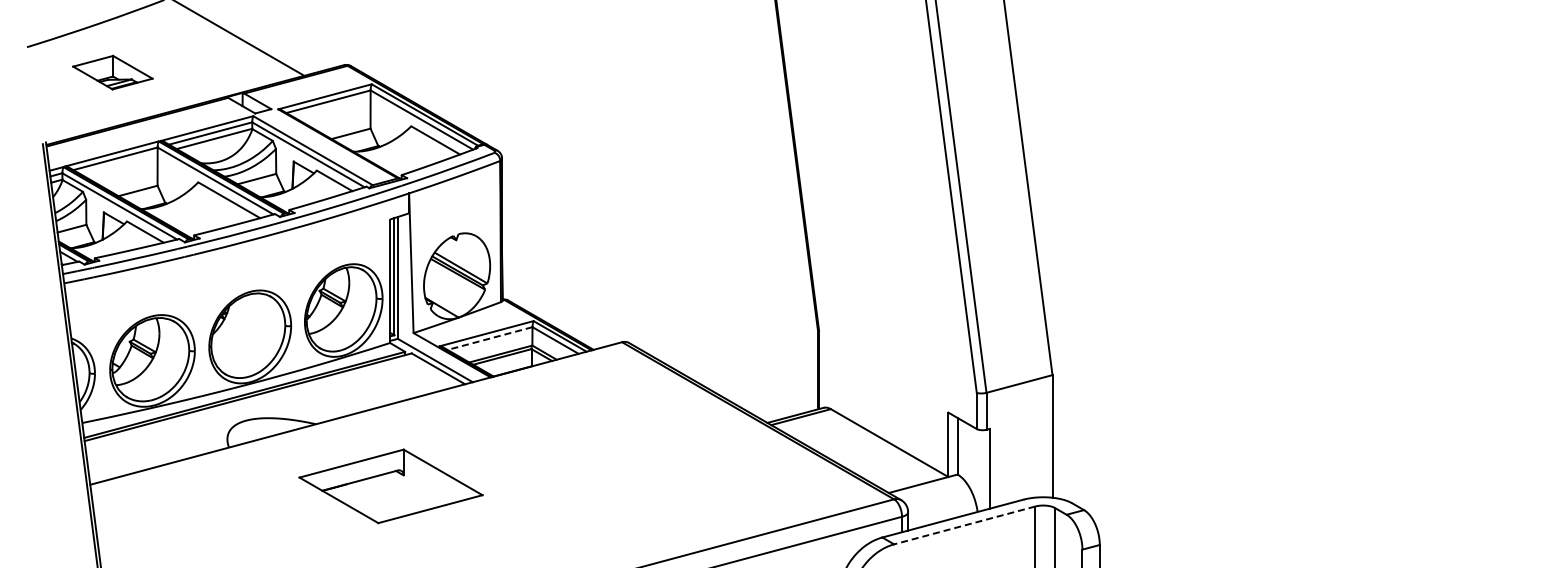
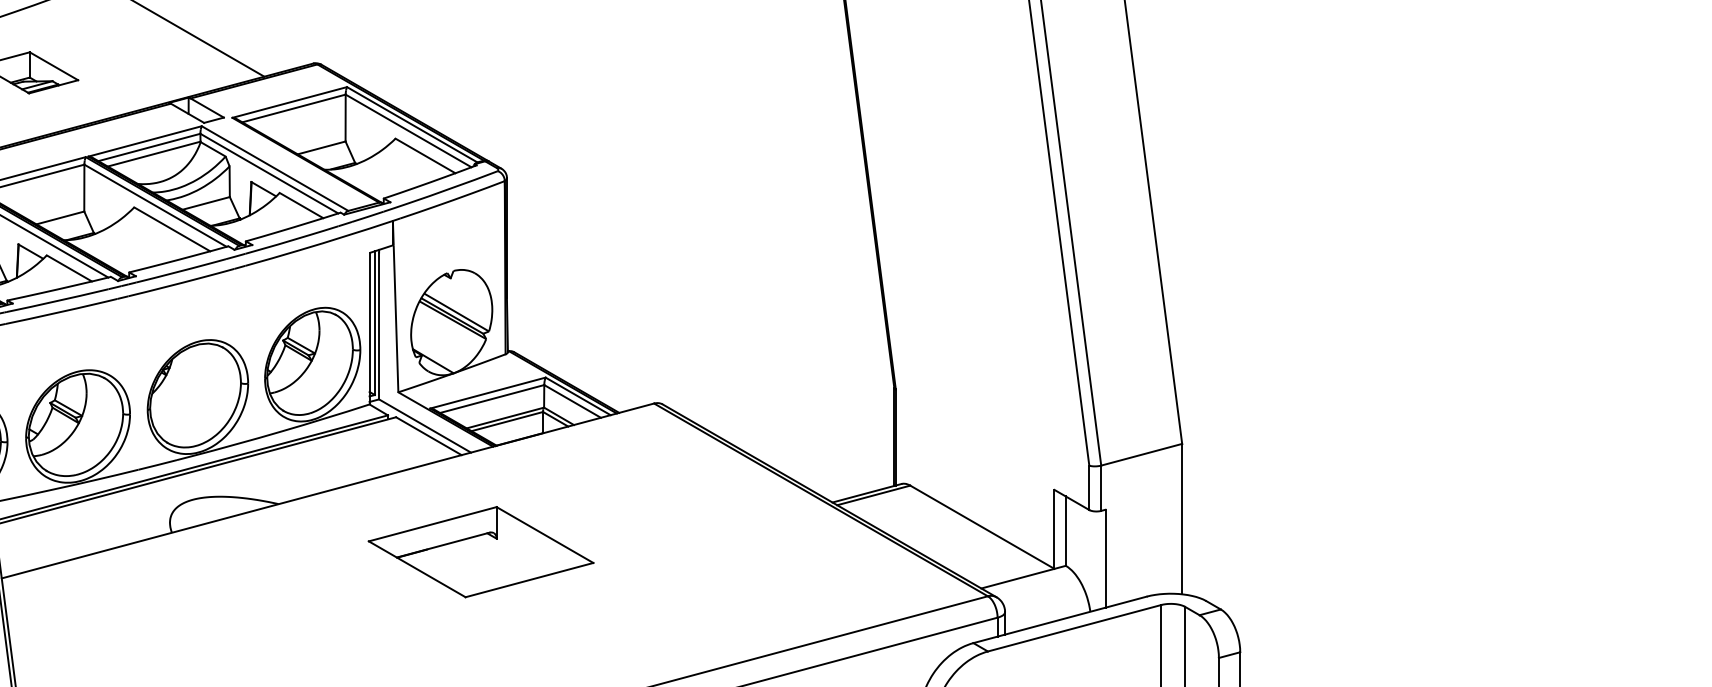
line: (490, 338) -> (492, 398), dashed -> solid
part: (390, 486) -> (480, 552), moved
line: (964, 525) -> (1074, 628), dashed -> solid

